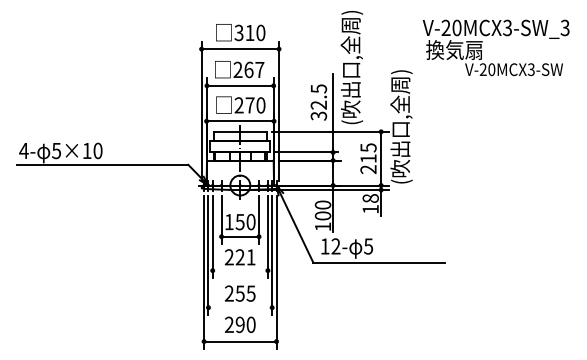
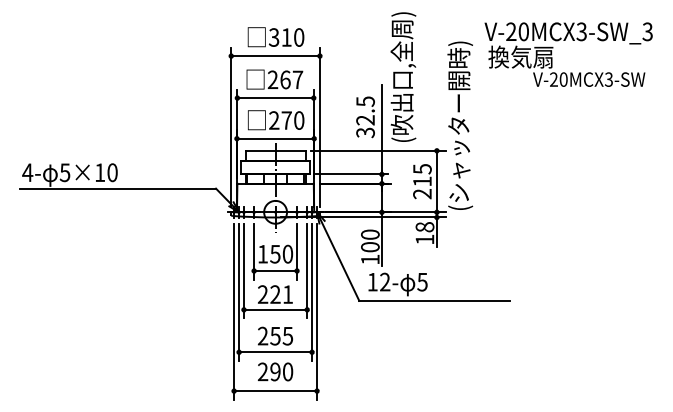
text: (401, 106) -> (460, 121), (吹出口,全周) -> (シャッター開時)
line: (240, 270) -> (275, 309), added
line: (240, 307) -> (275, 352), added

